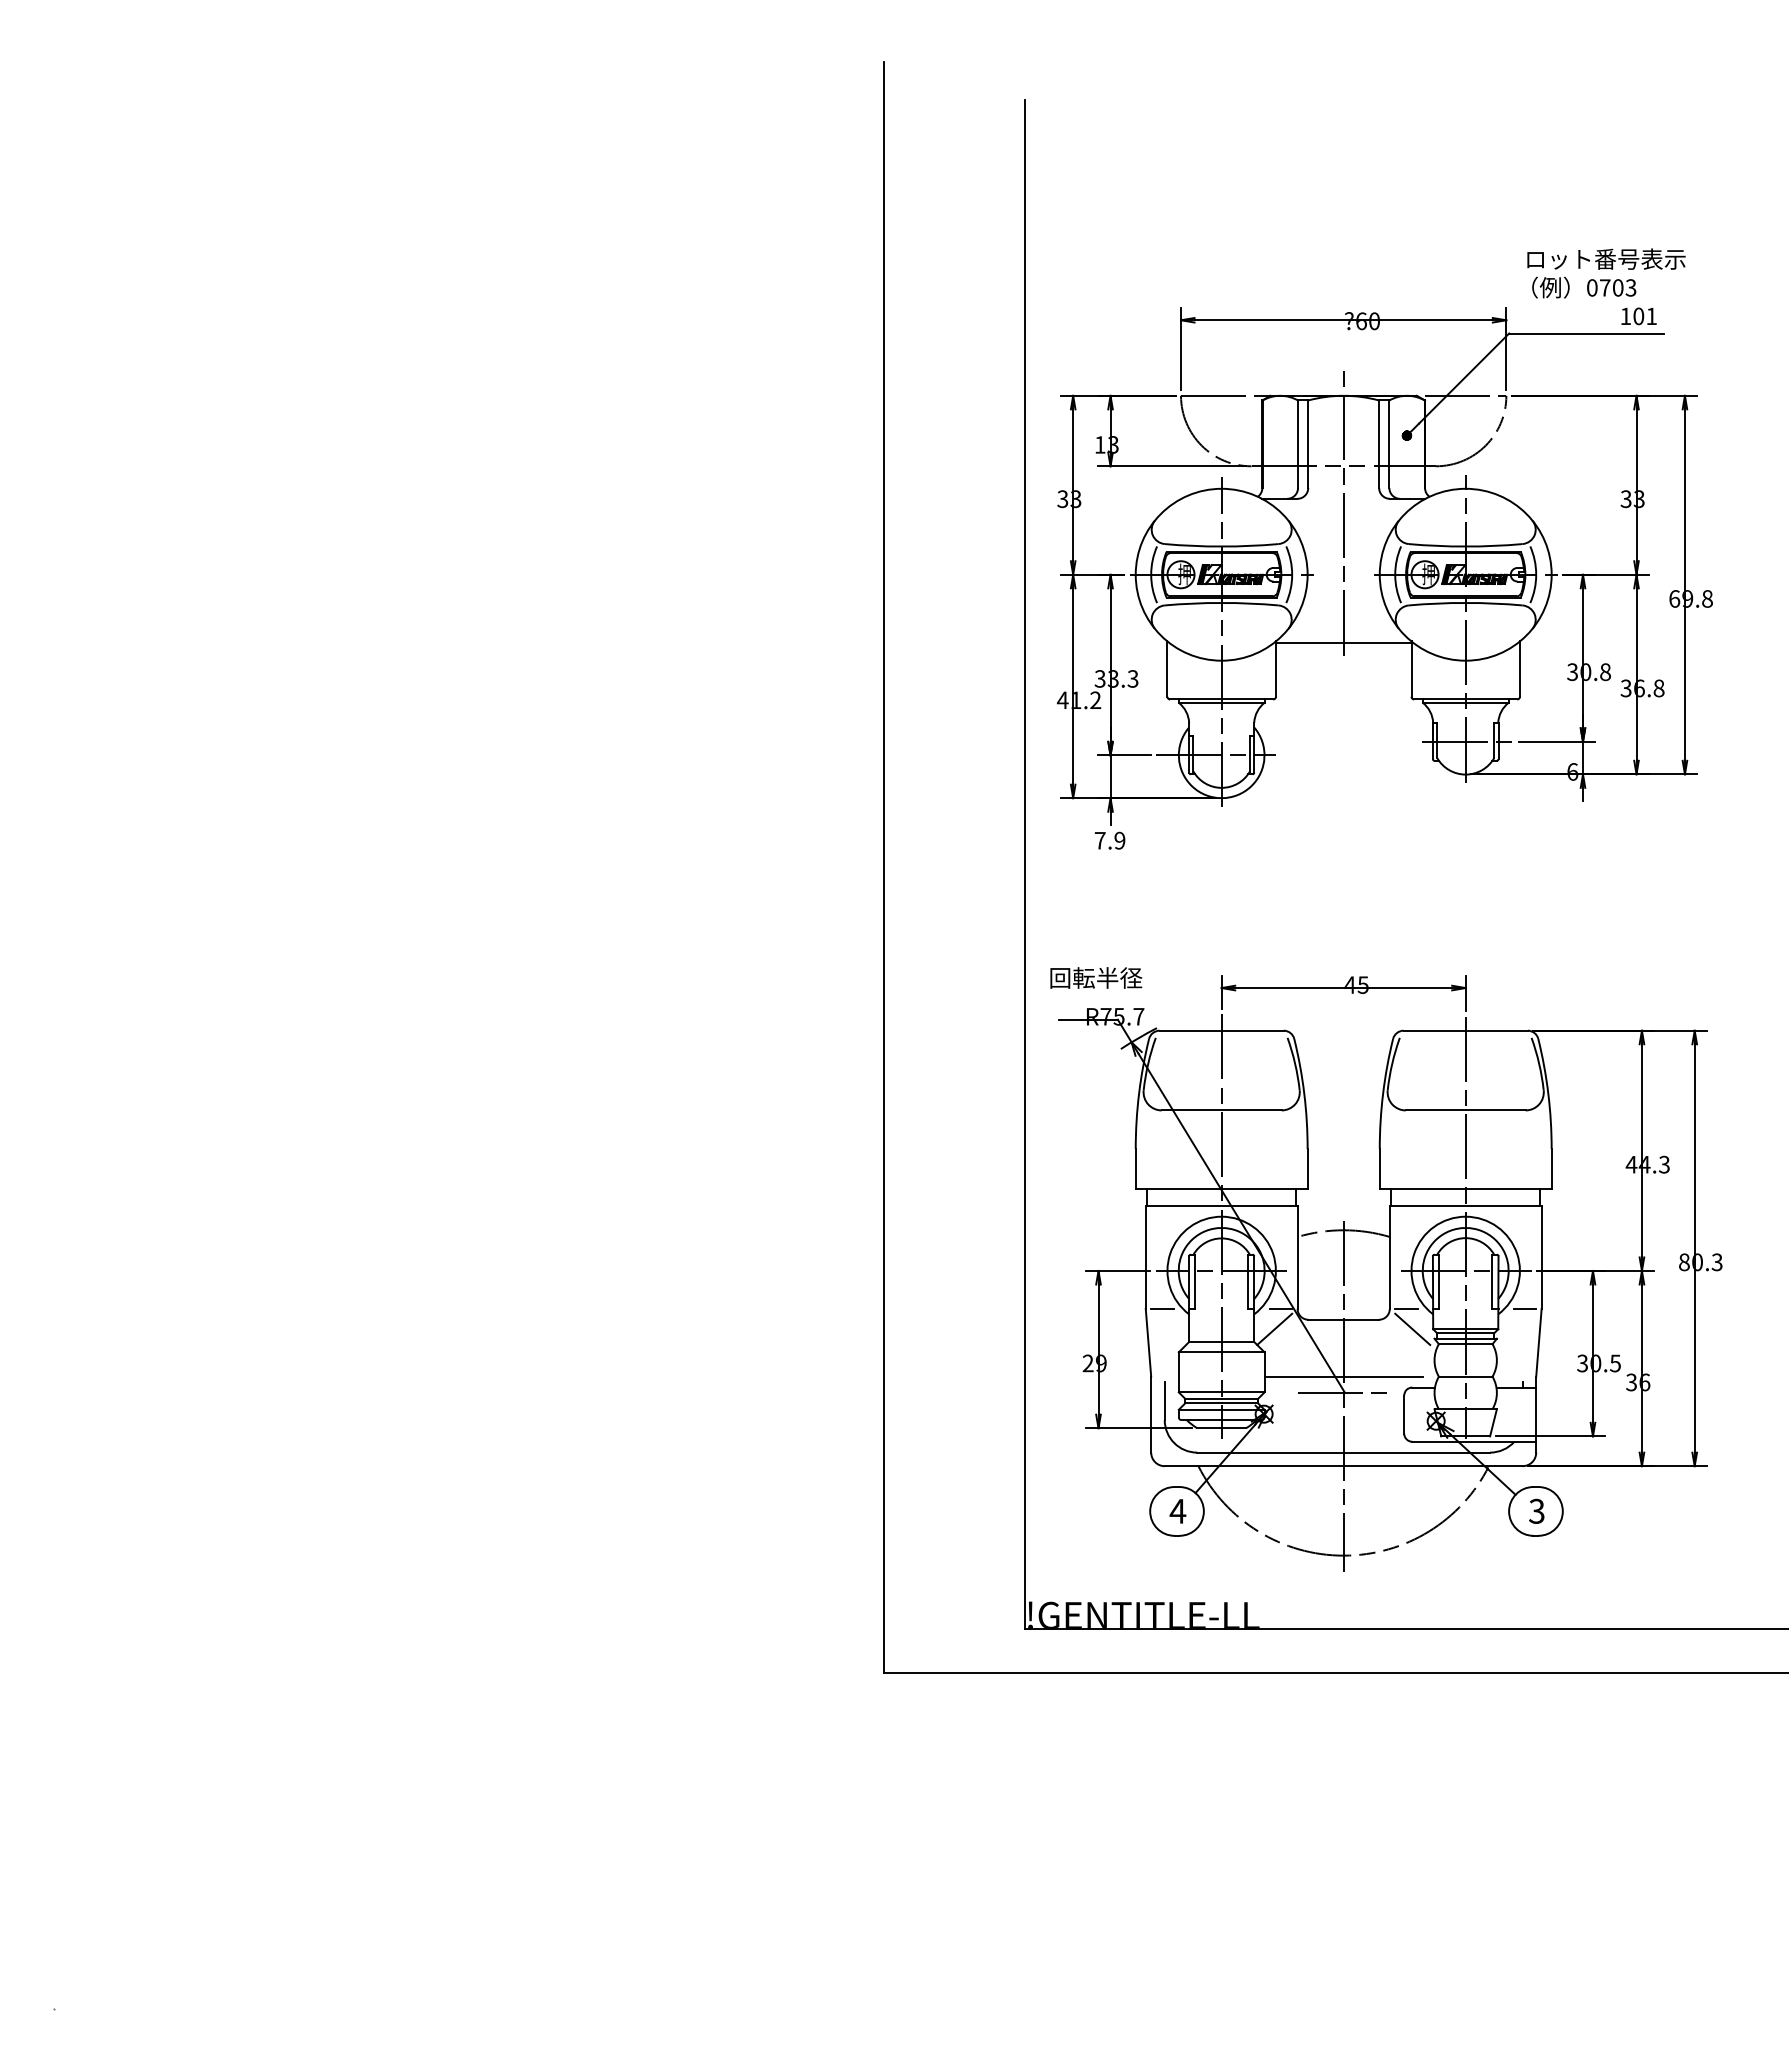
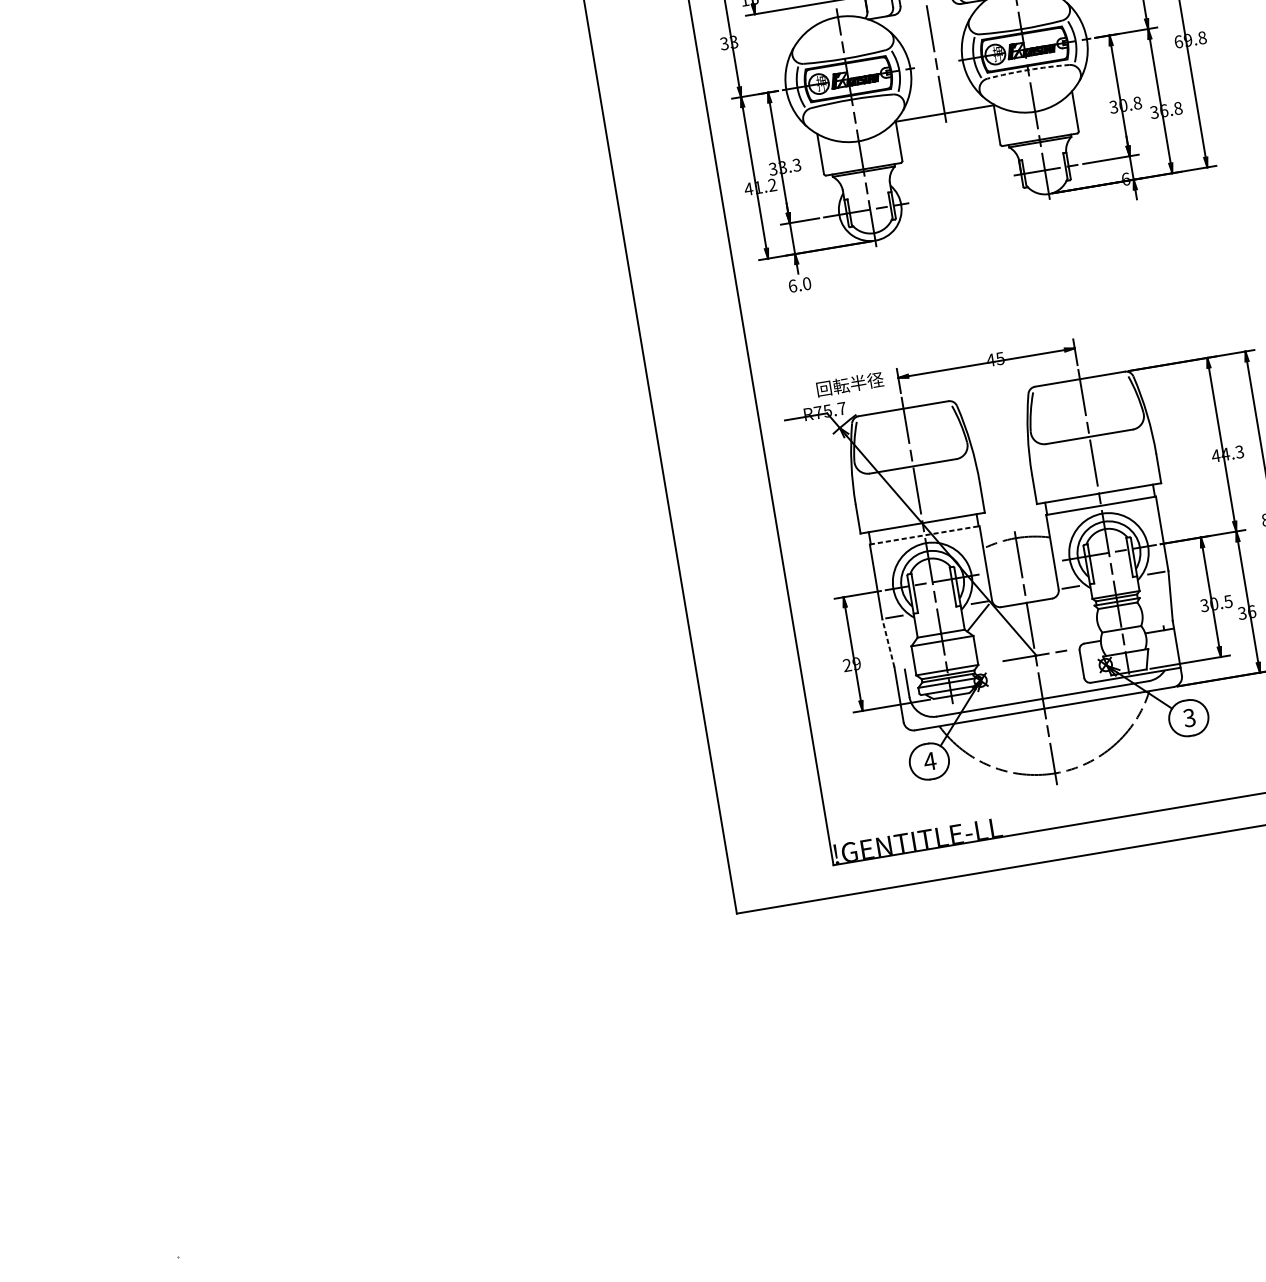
arc: (1465, 602) -> (1027, 69), solid -> dashed
text: (1110, 840) -> (800, 284), 7.9 -> 6.0
text: (1096, 977) -> (850, 384), moved
line: (1221, 1205) -> (924, 535), solid -> dashed
line: (1412, 1328) -> (1077, 600), removed
line: (1148, 1342) -> (888, 642), solid -> dashed
line: (1343, 1376) -> (1033, 643), removed

